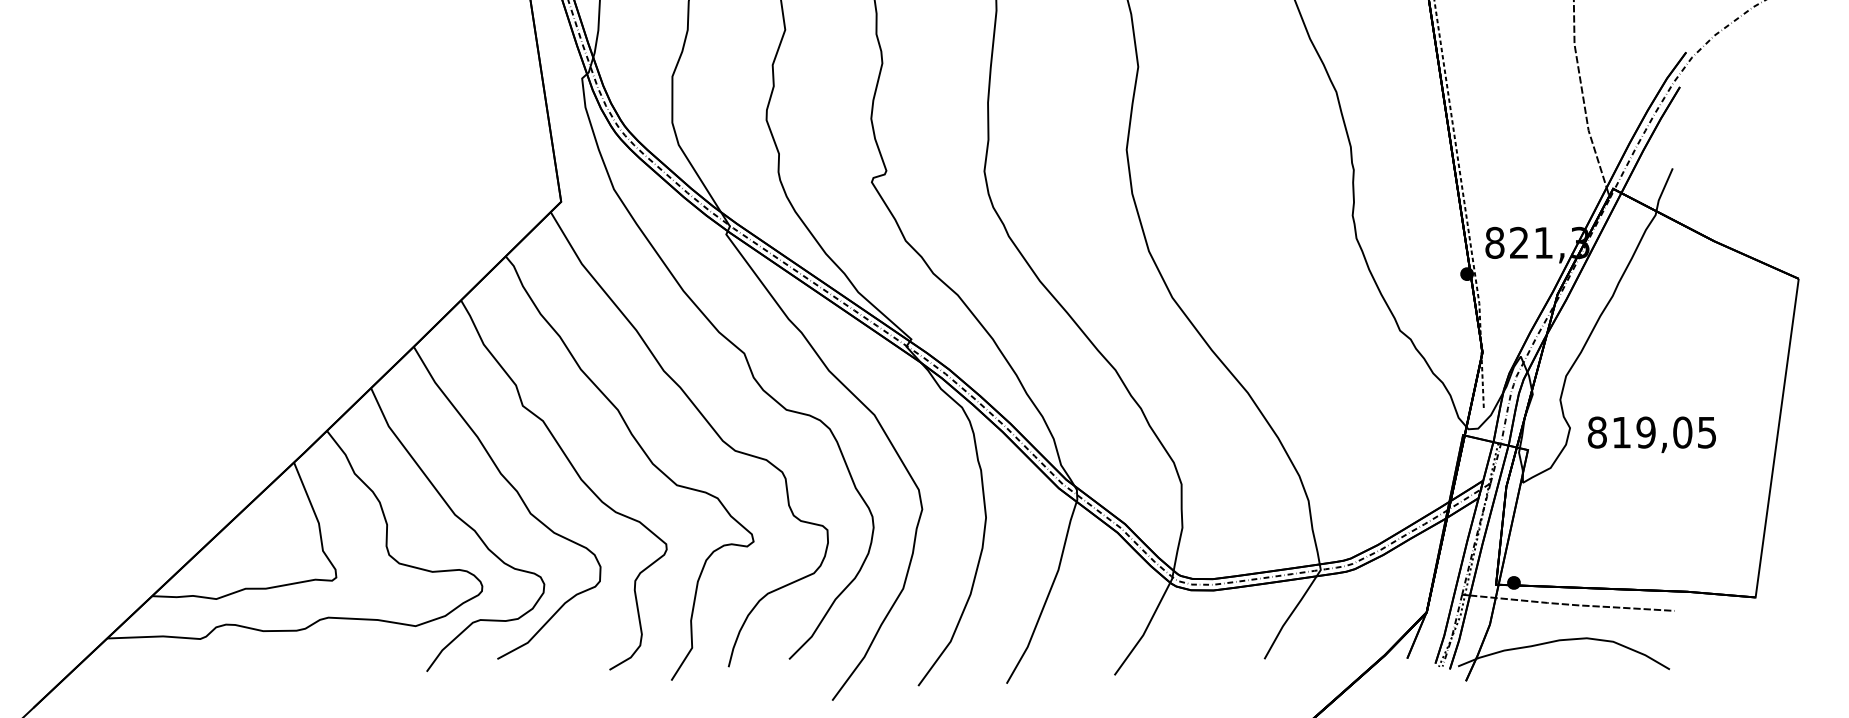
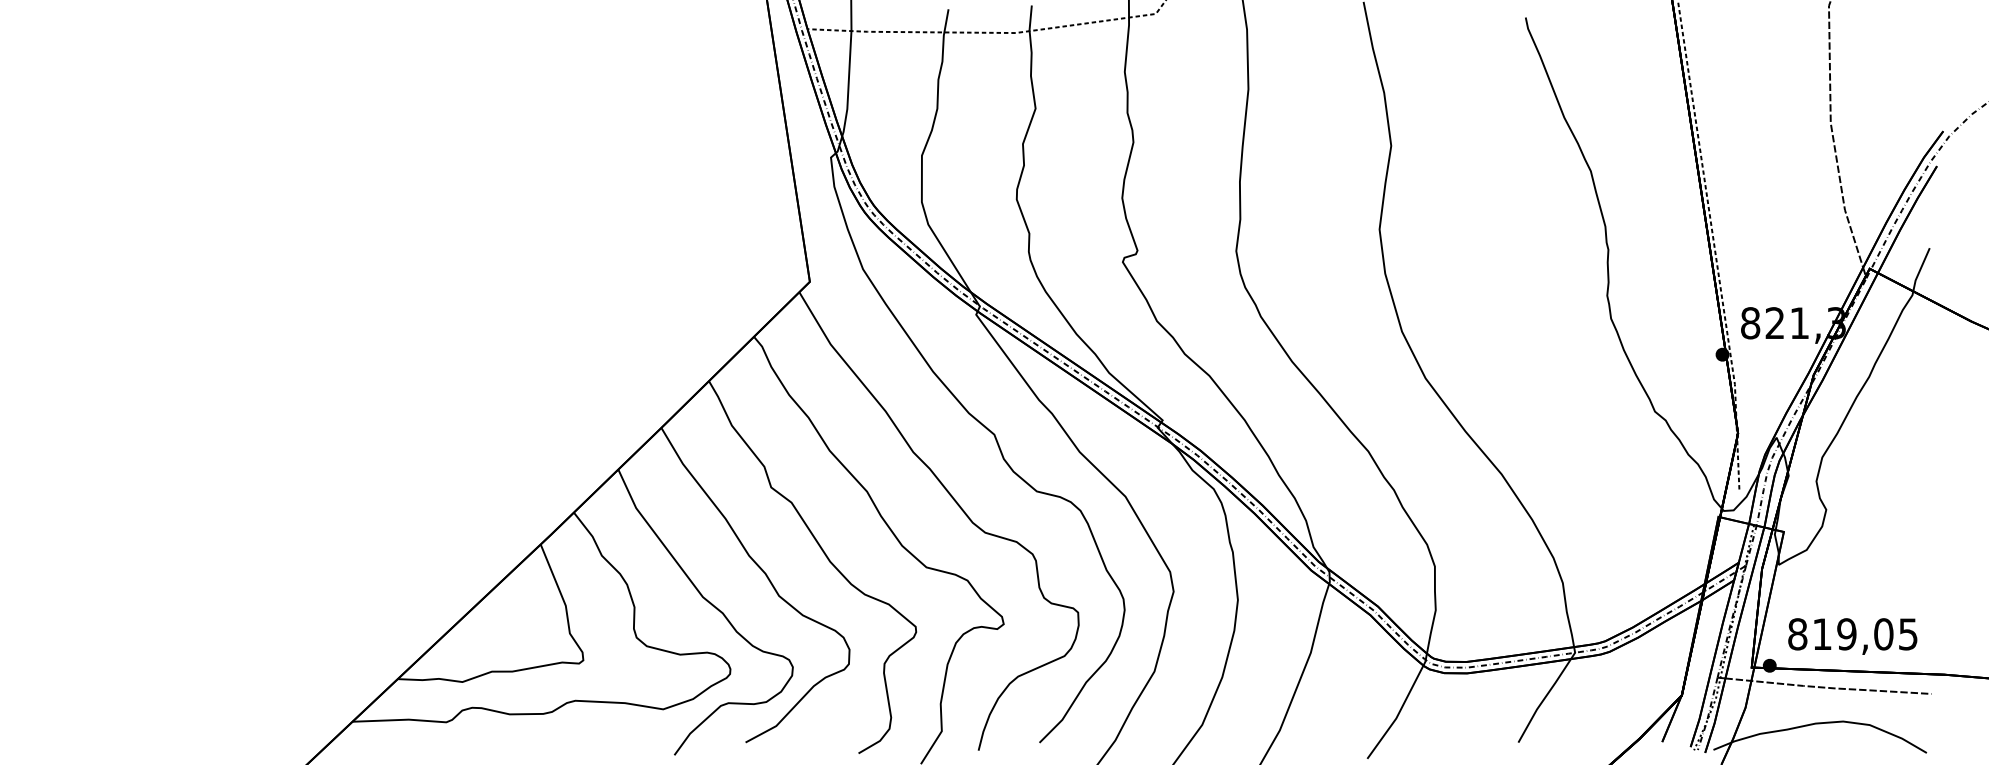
text: (1651, 434) -> (1852, 636), moved

